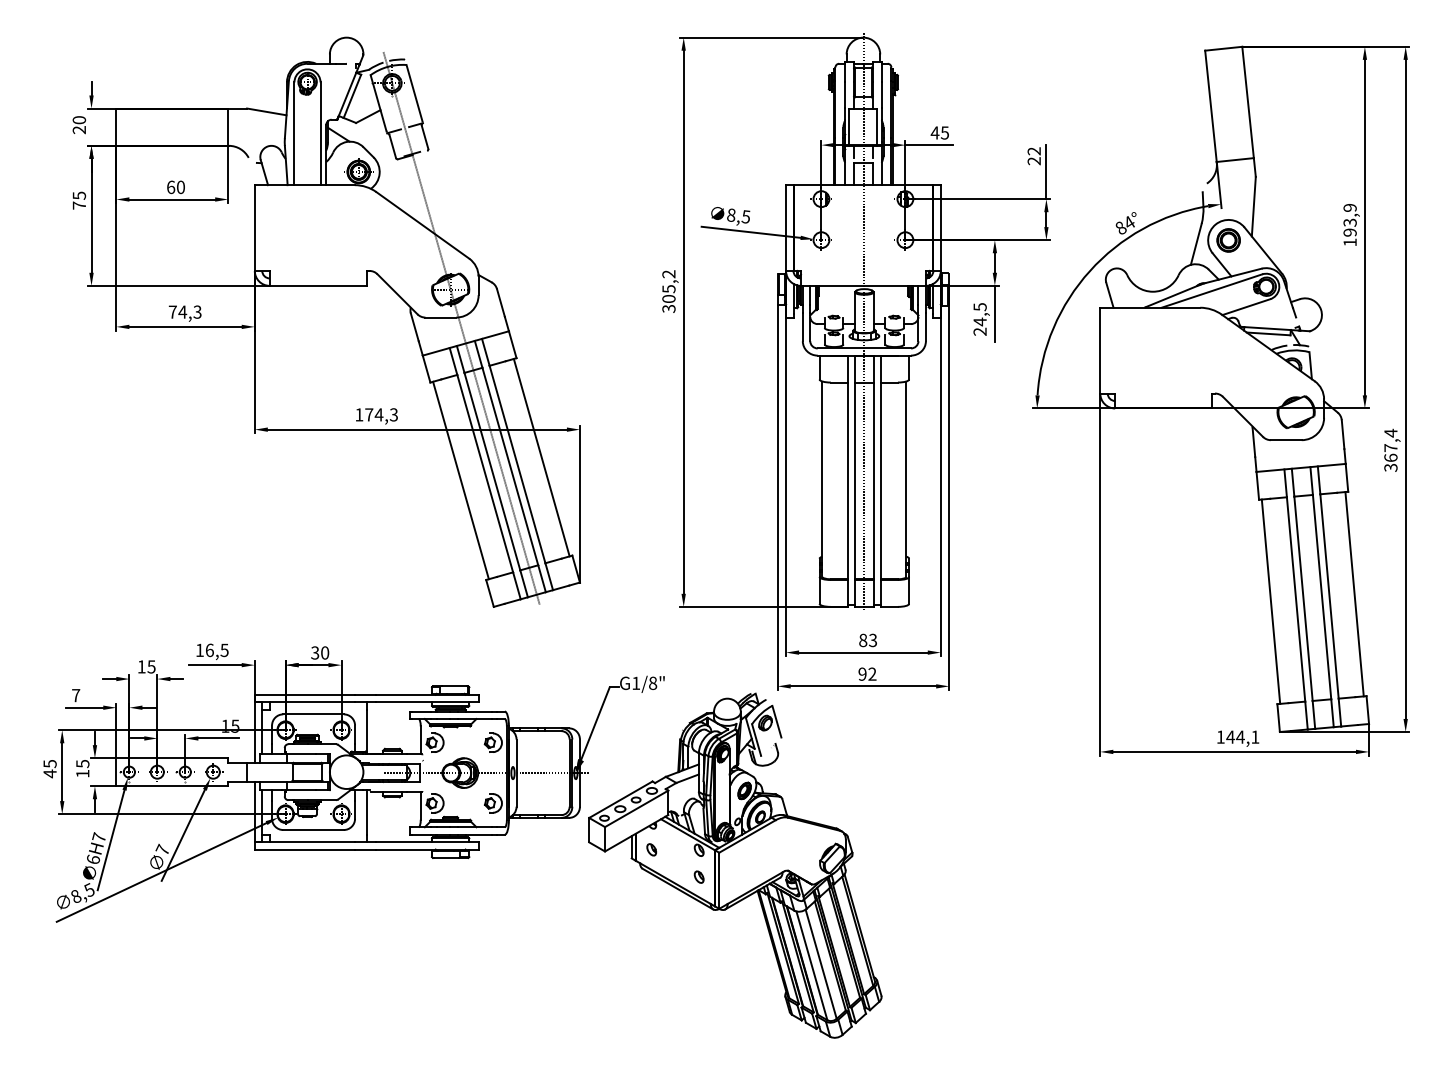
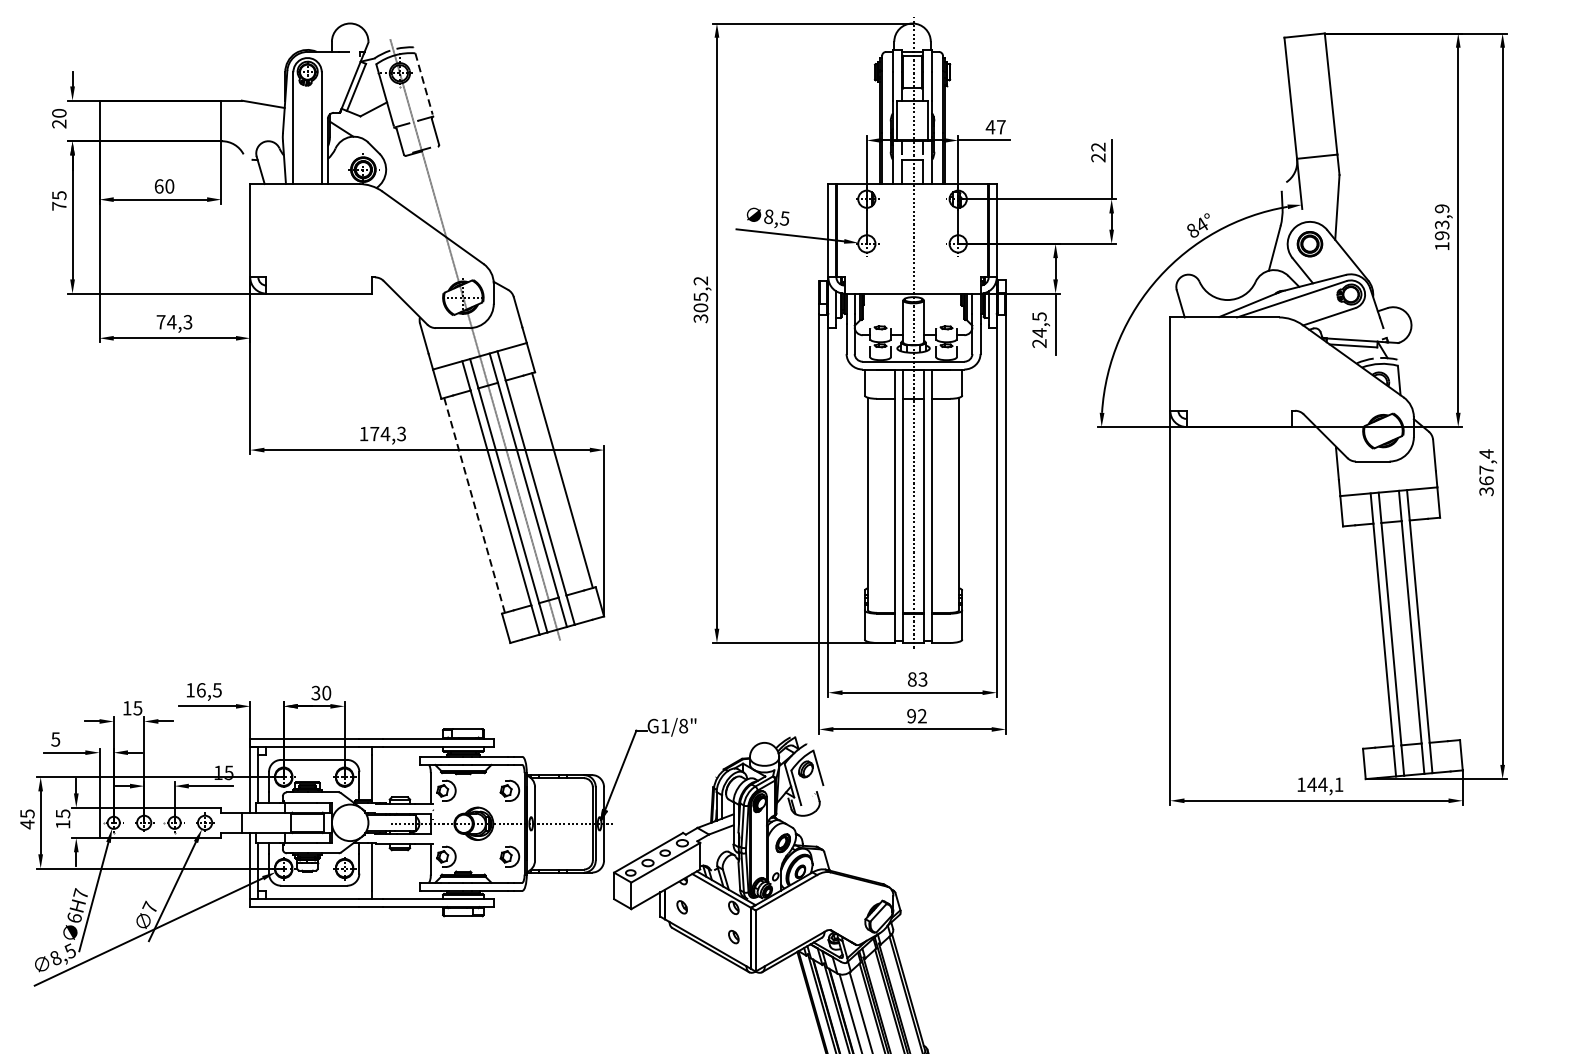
line: (414, 93) -> (424, 84), solid -> dashed
text: (945, 132) -> (1001, 126), 45 -> 47
line: (460, 480) -> (474, 505), solid -> dashed
line: (1354, 594) -> (1446, 629), removed
line: (1270, 601) -> (1355, 637), removed
text: (76, 695) -> (56, 739), 7 -> 5

